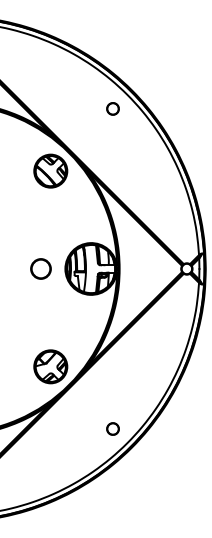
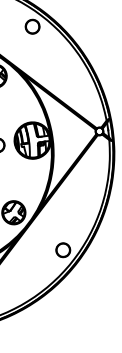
part: (112, 108) -> (32, 26), size x1.67
part: (112, 428) -> (62, 249), size x1.67

